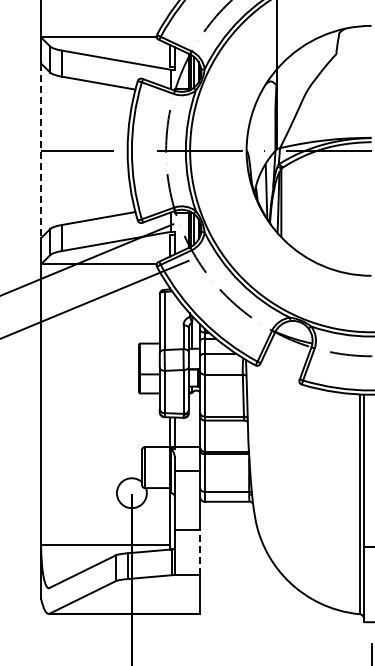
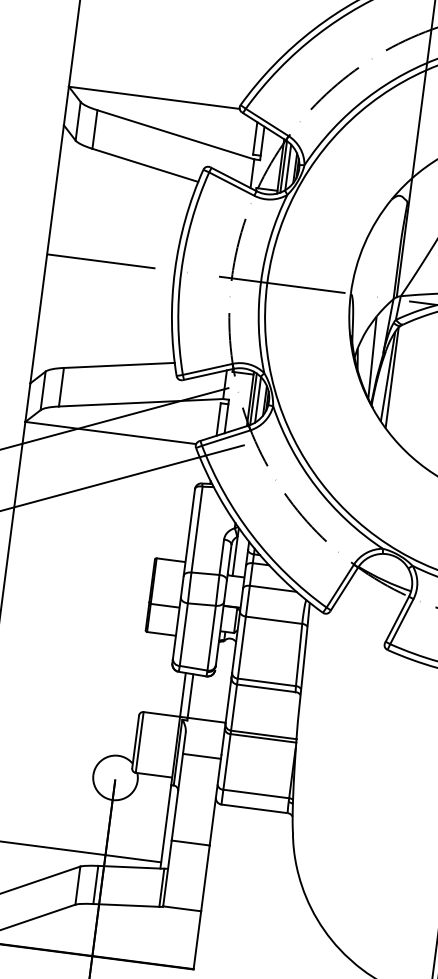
line: (41, 151) -> (47, 255), dashed -> solid
line: (200, 551) -> (205, 877), dashed -> solid

